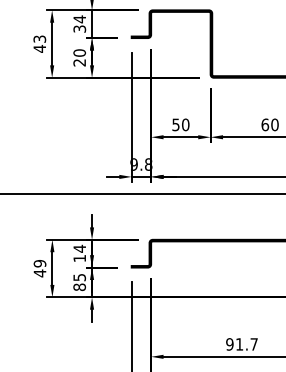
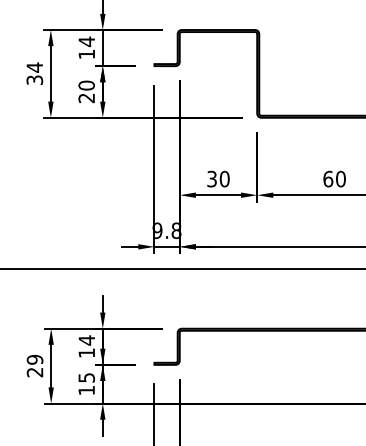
text: (79, 28) -> (86, 53), 34 -> 14
text: (39, 43) -> (34, 73), 43 -> 34
text: (175, 124) -> (211, 178), 50 -> 30
text: (39, 273) -> (34, 372), 49 -> 29
text: (79, 287) -> (86, 390), 85 -> 15

